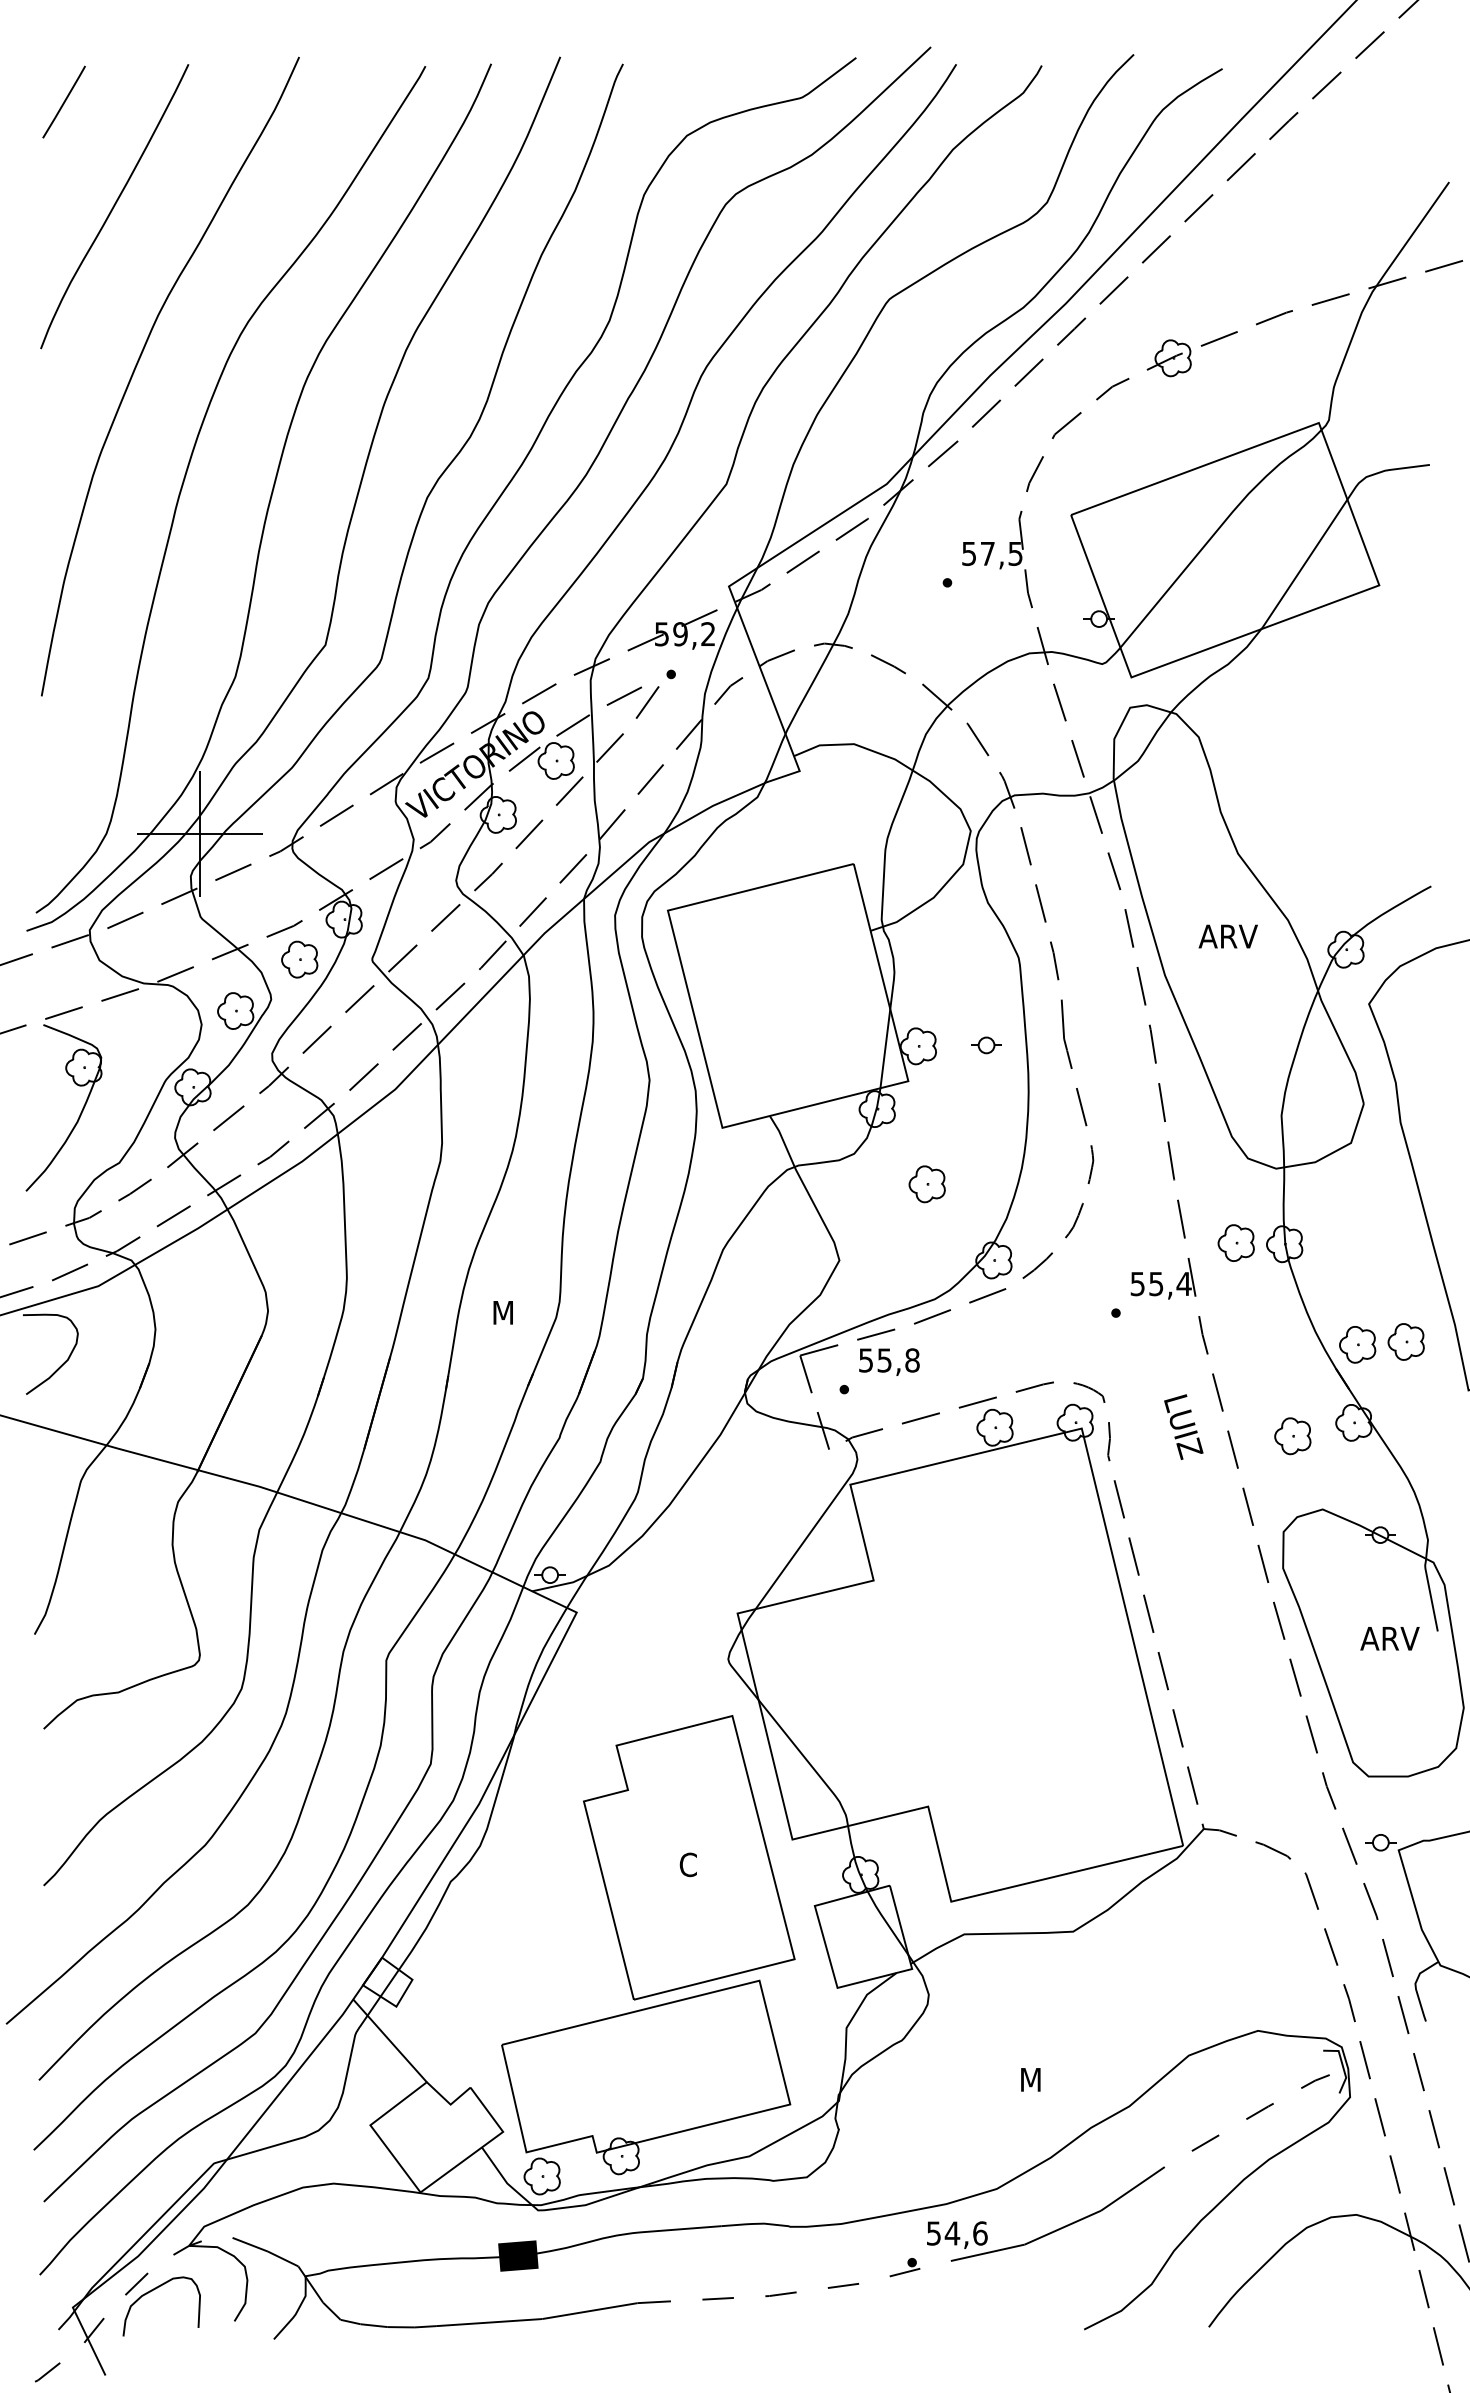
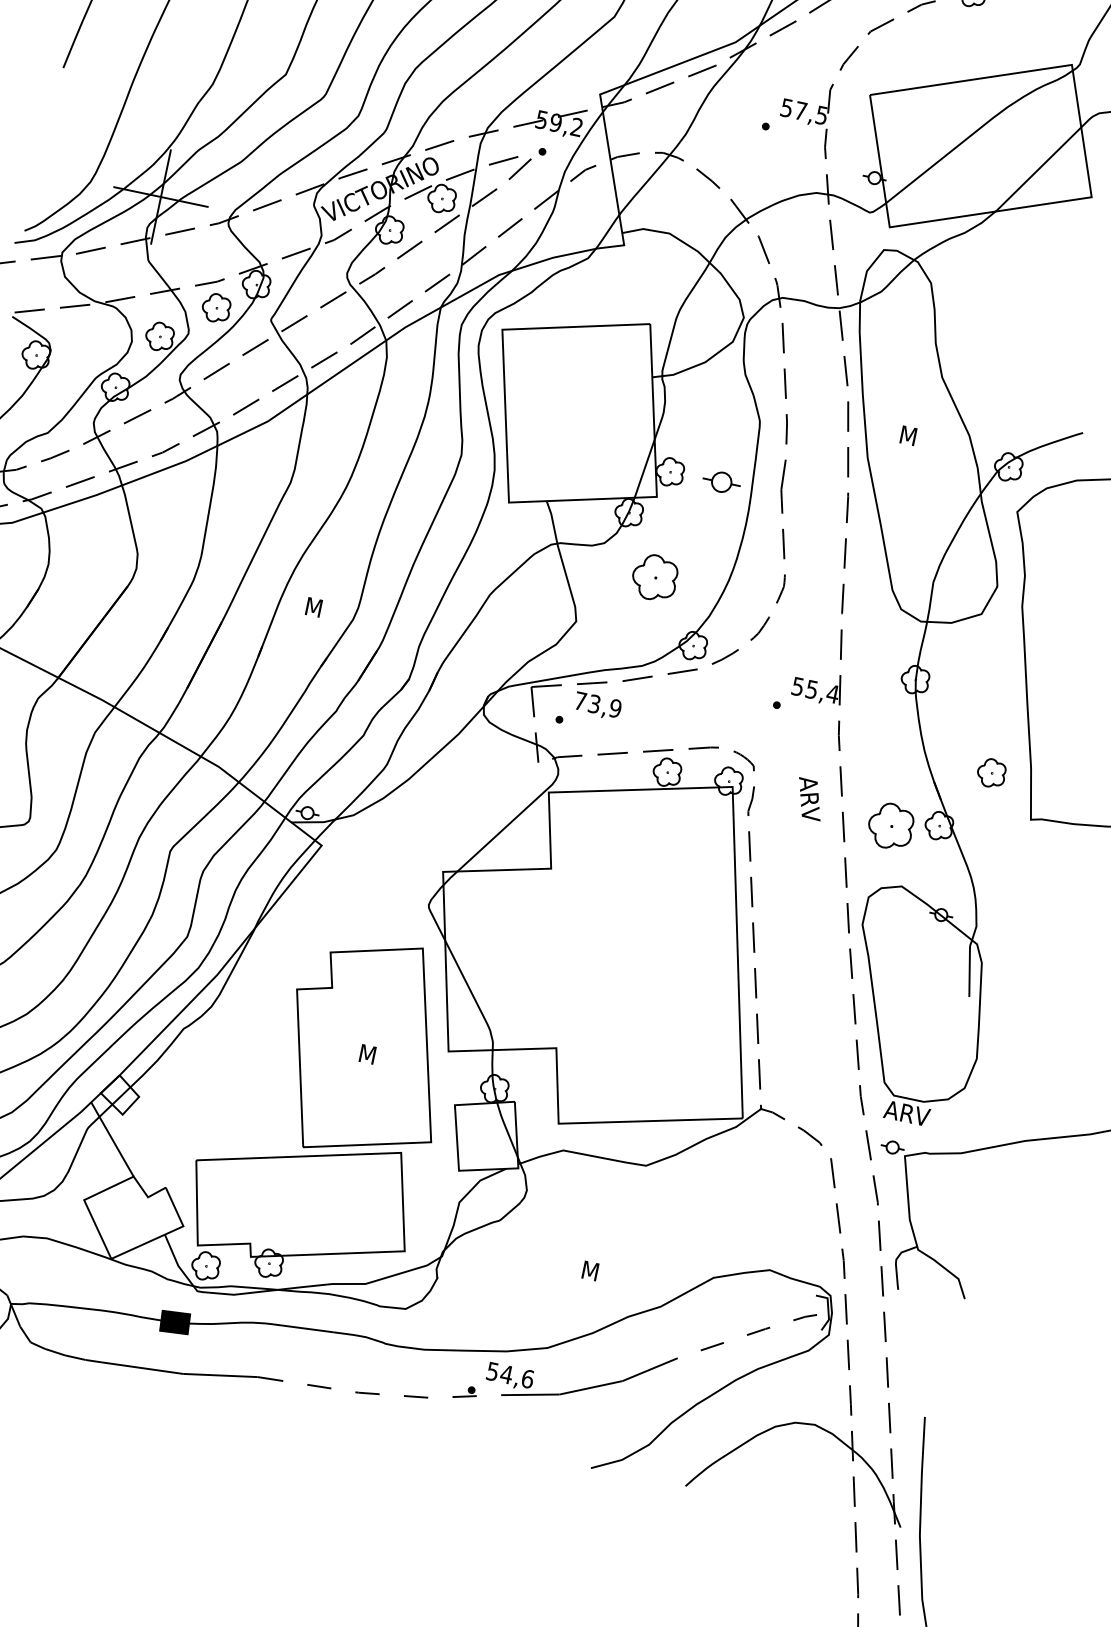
text: (1227, 936) -> (921, 438), ARV -> M
part: (986, 1045) -> (721, 482), size x1.6
part: (926, 1184) -> (654, 577), size x1.6
part: (1235, 1242) -> (878, 670), removed
part: (1357, 1344) -> (954, 767), removed
text: (889, 1360) -> (598, 704), 55,8 -> 73,9
text: (1183, 1427) -> (809, 802), LUIZ -> ARV
part: (1292, 1436) -> (890, 826), size x1.6
text: (1389, 1638) -> (906, 1113), moved
text: (689, 1864) -> (366, 1053), C -> M

